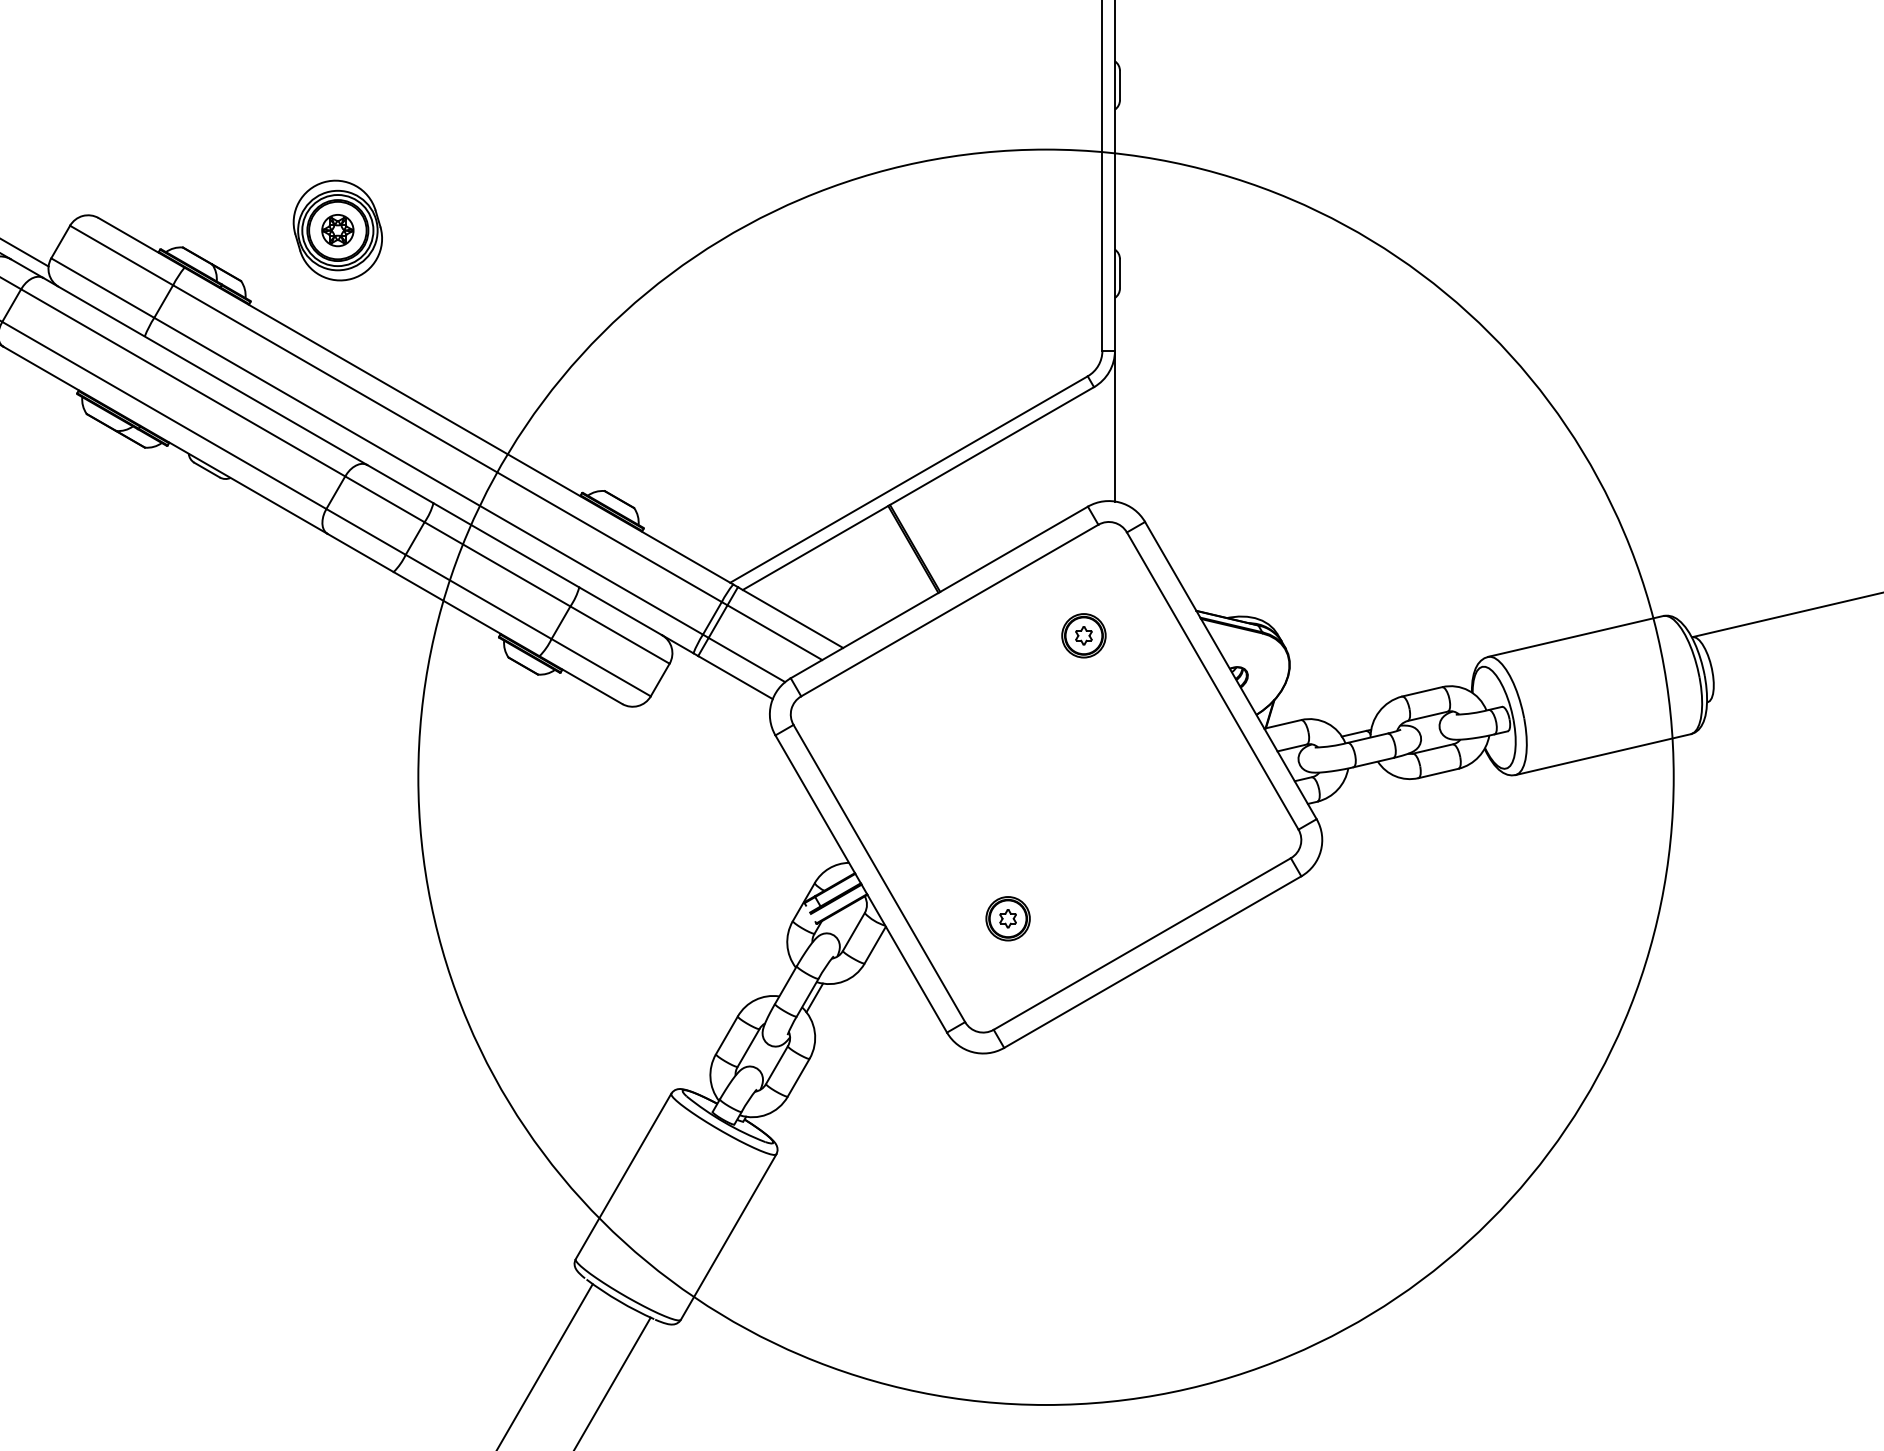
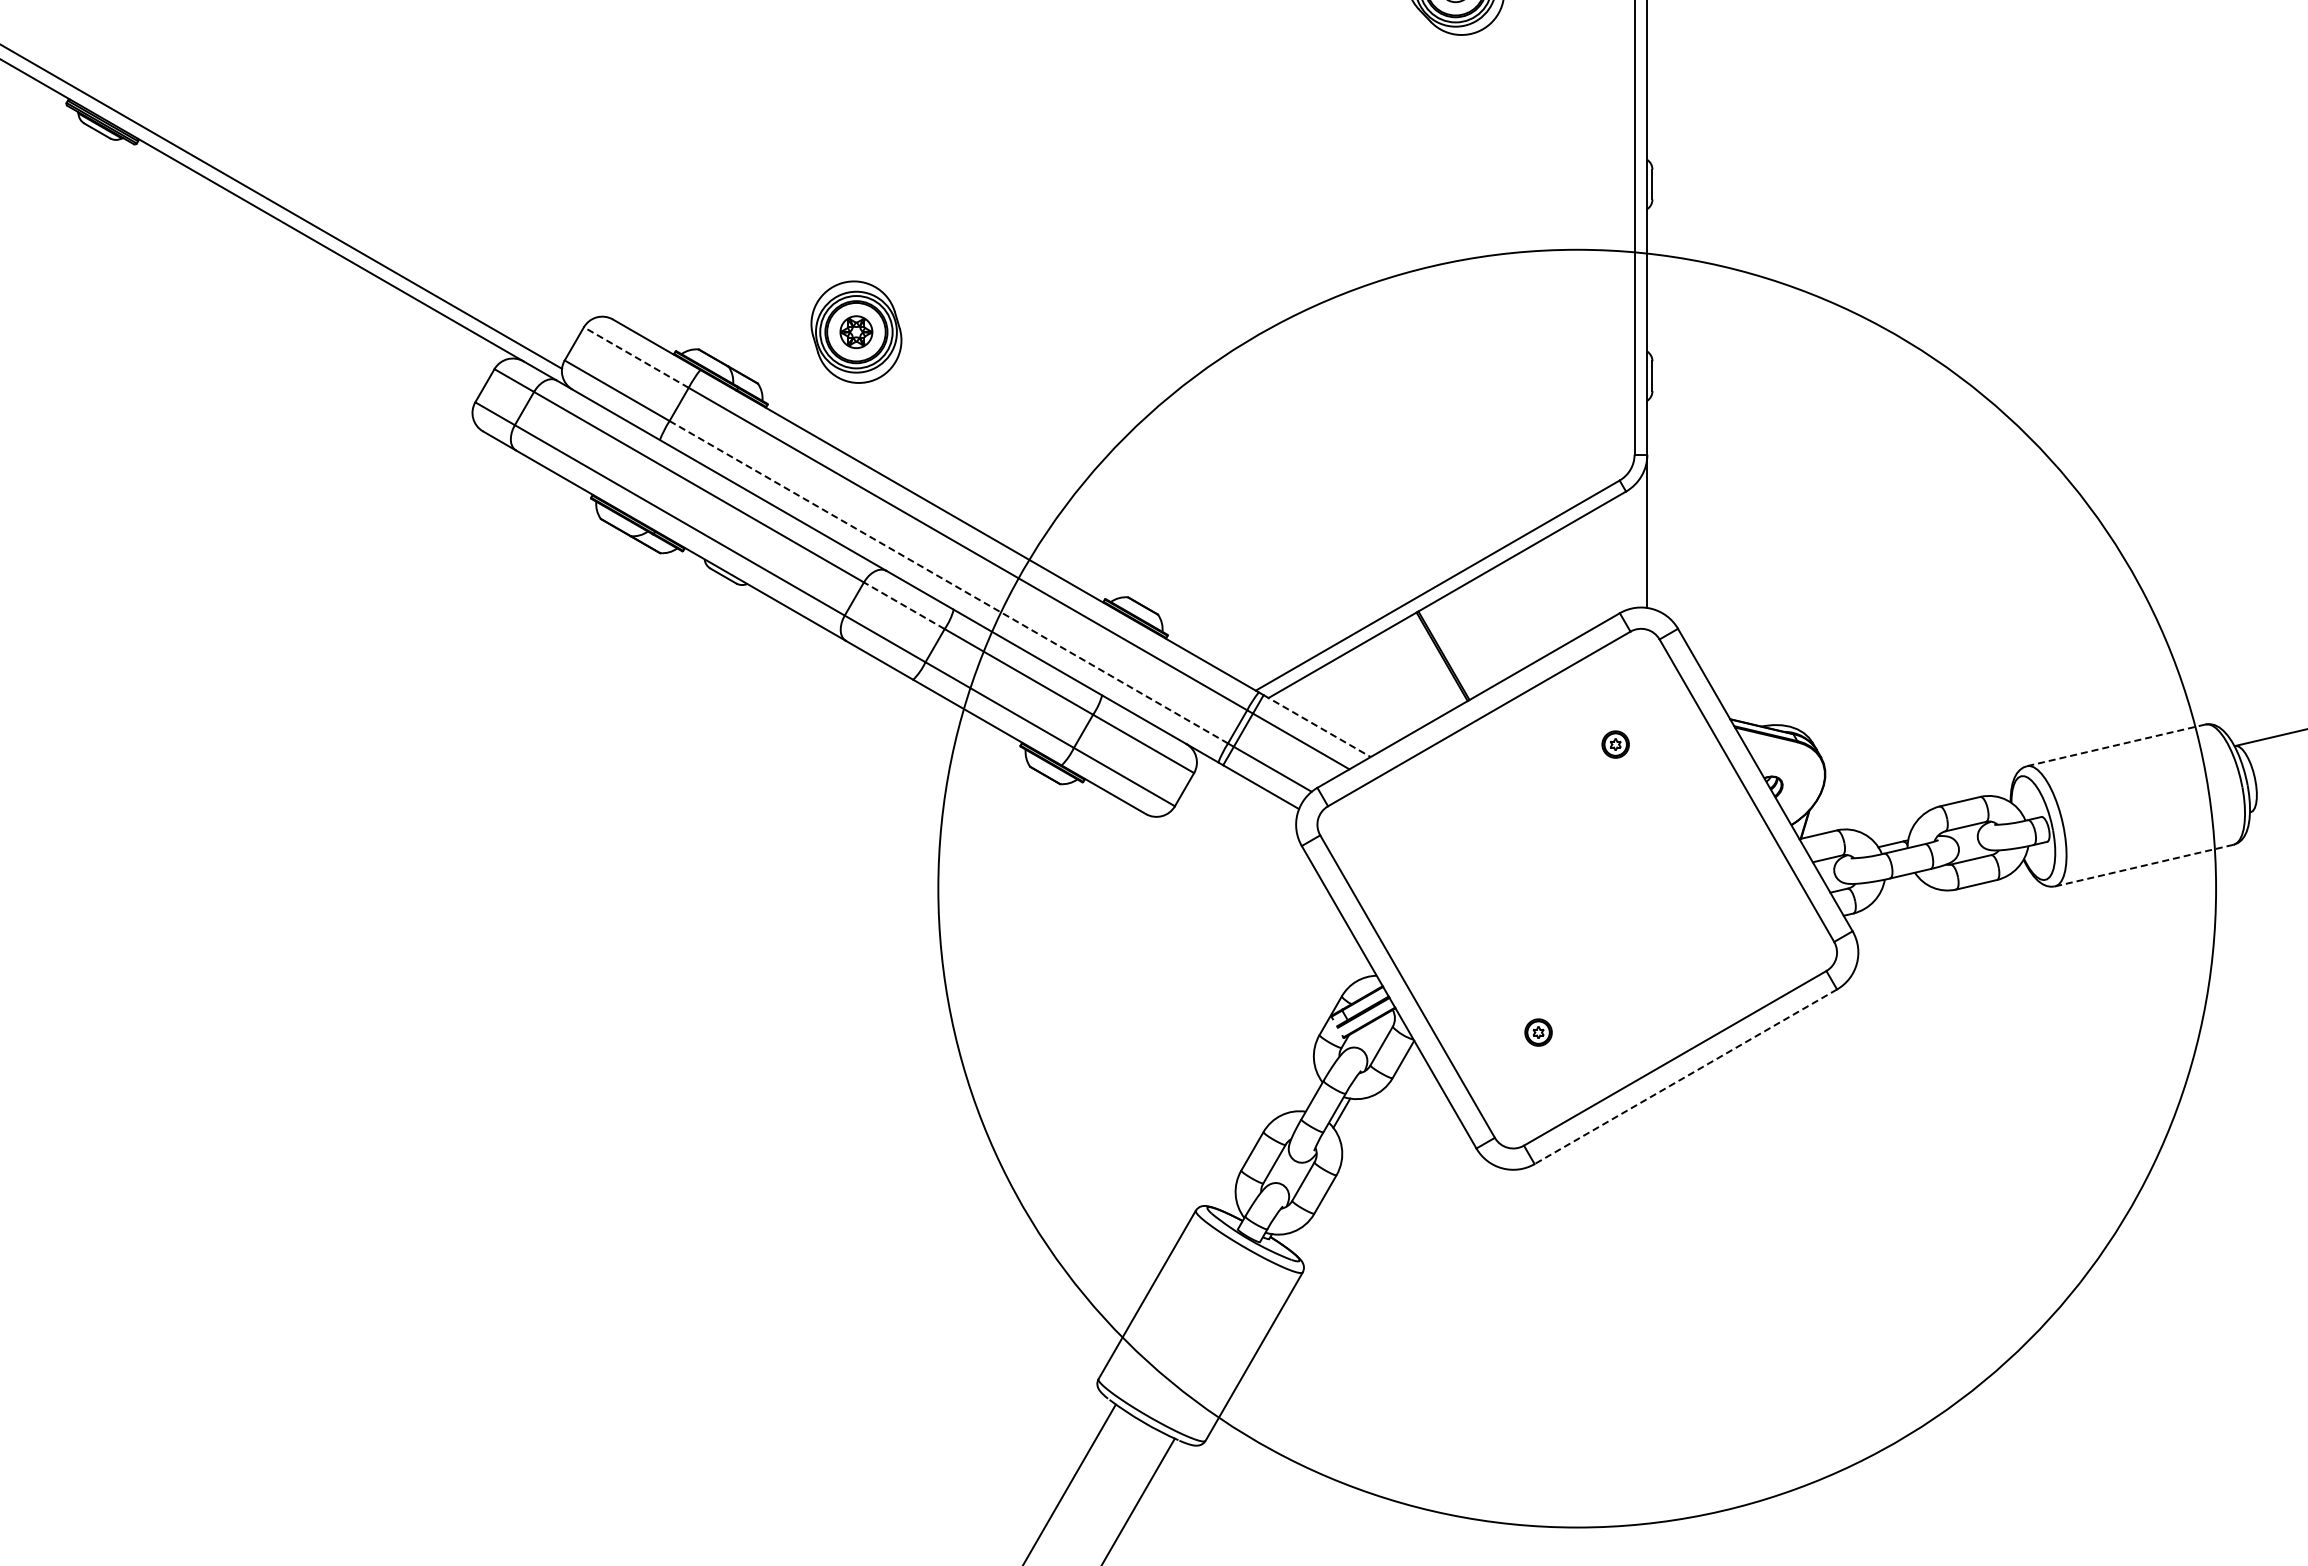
line: (121, 255) -> (636, 357), solid -> dashed
line: (429, 476) -> (949, 582), solid -> dashed
line: (385, 499) -> (904, 605), solid -> dashed
line: (790, 617) -> (1317, 726), solid -> dashed
part: (1083, 635) -> (1615, 744), size x0.6
line: (1575, 636) -> (2116, 745), solid -> dashed
line: (1603, 754) -> (2144, 865), solid -> dashed
part: (1007, 918) -> (1538, 1032), size x0.6
line: (1152, 961) -> (1685, 1076), solid -> dashed

